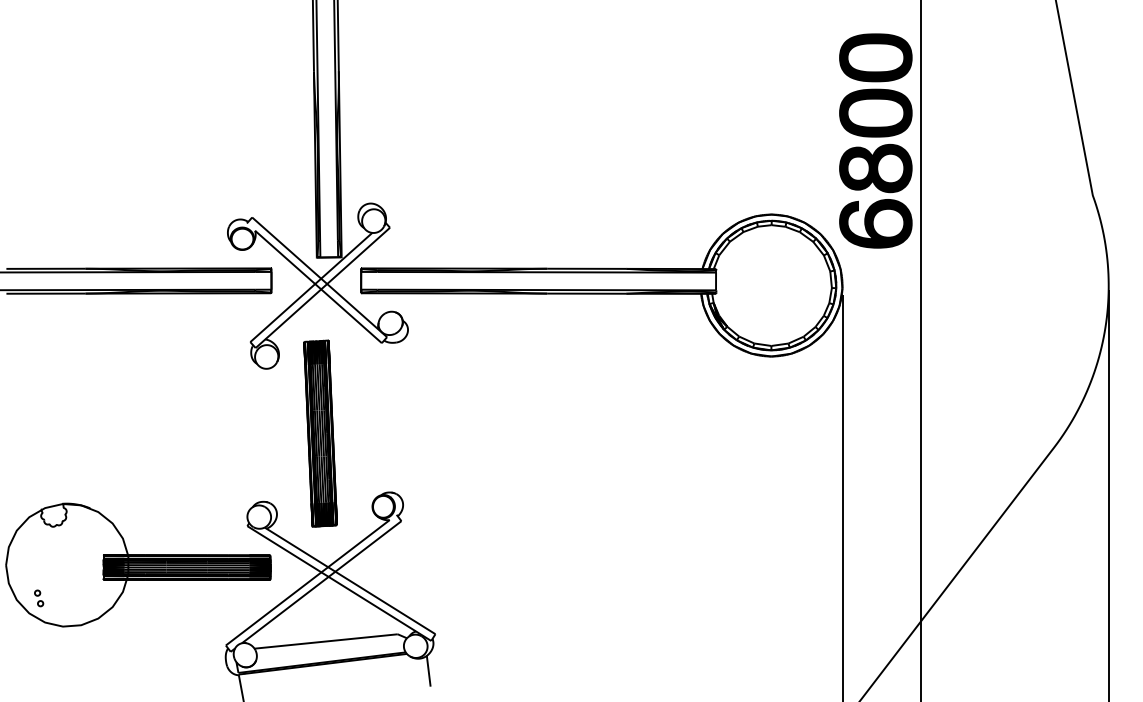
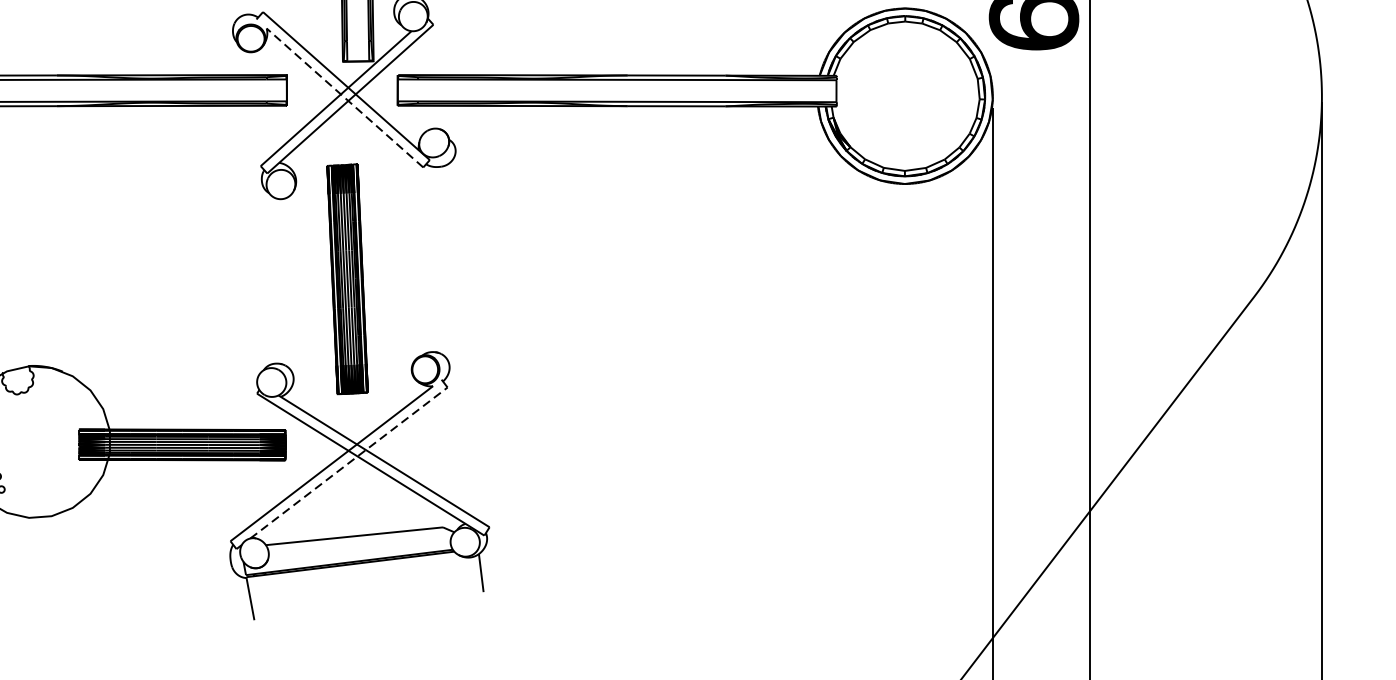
line: (318, 286) -> (344, 97), solid -> dashed
line: (322, 581) -> (349, 462), solid -> dashed

